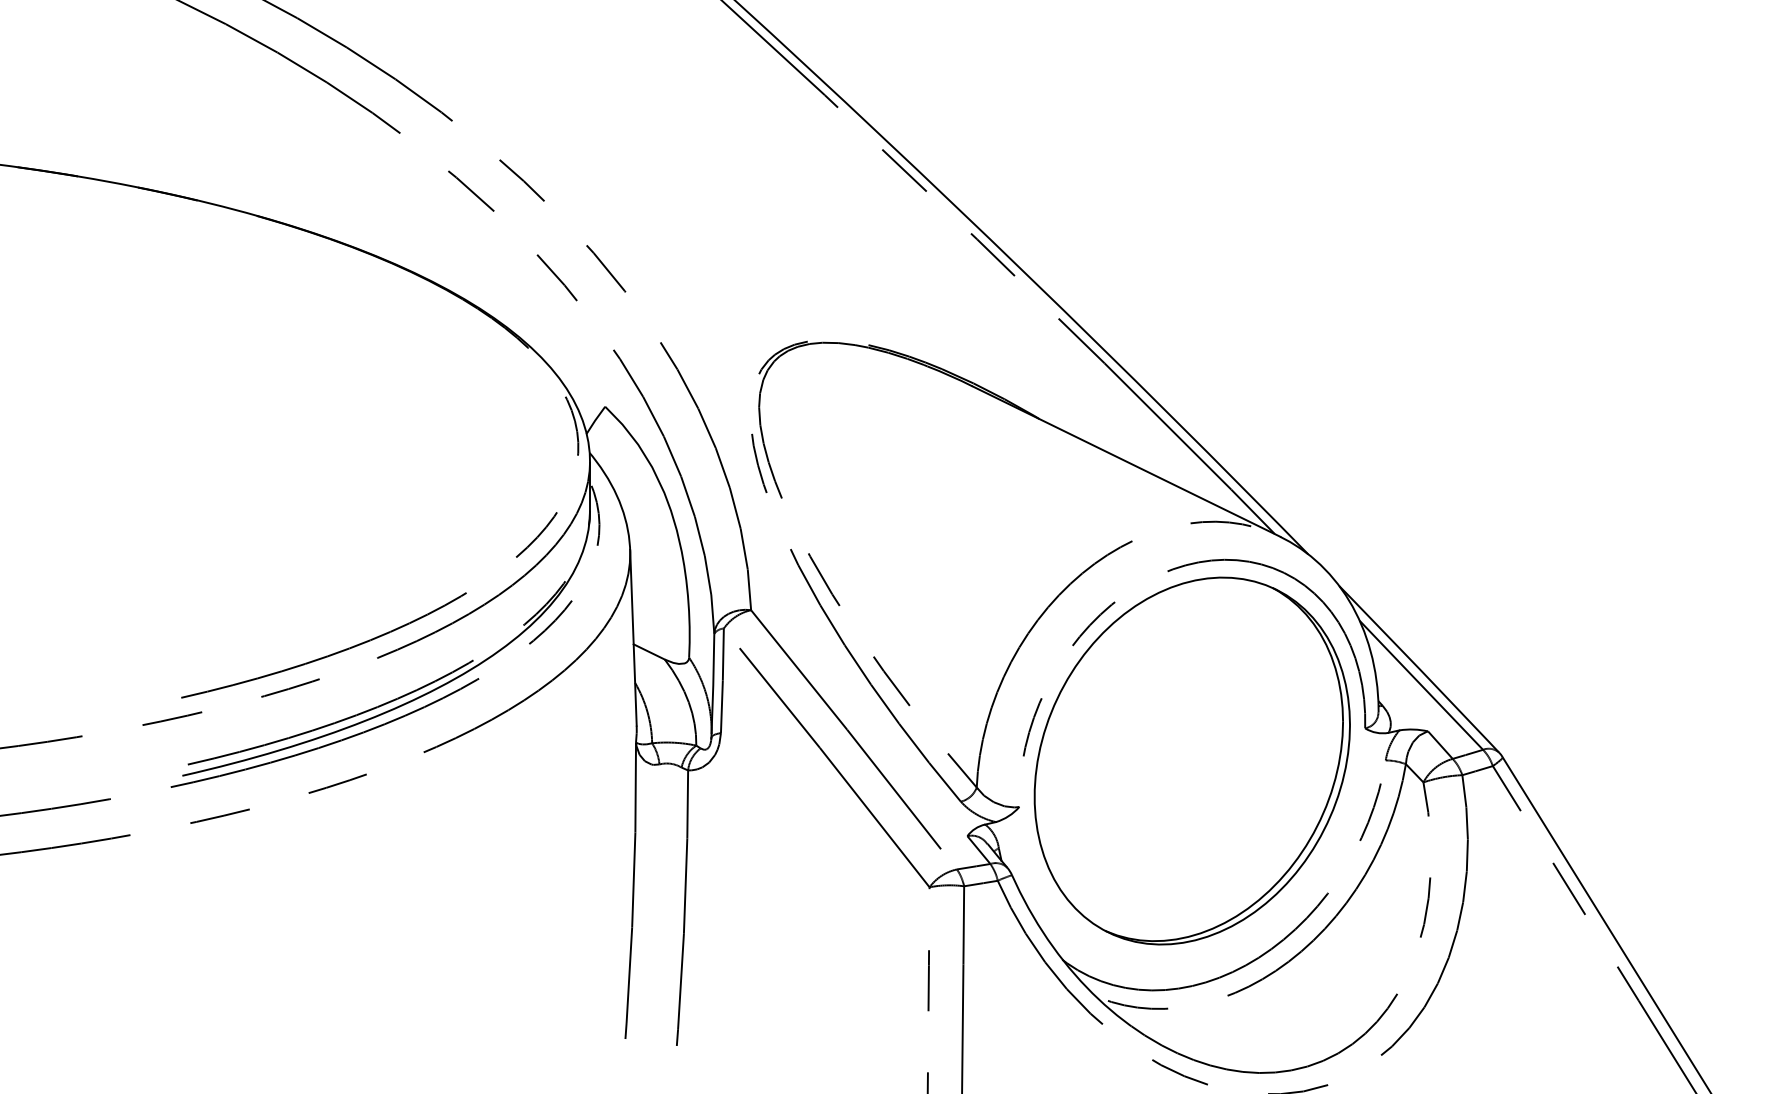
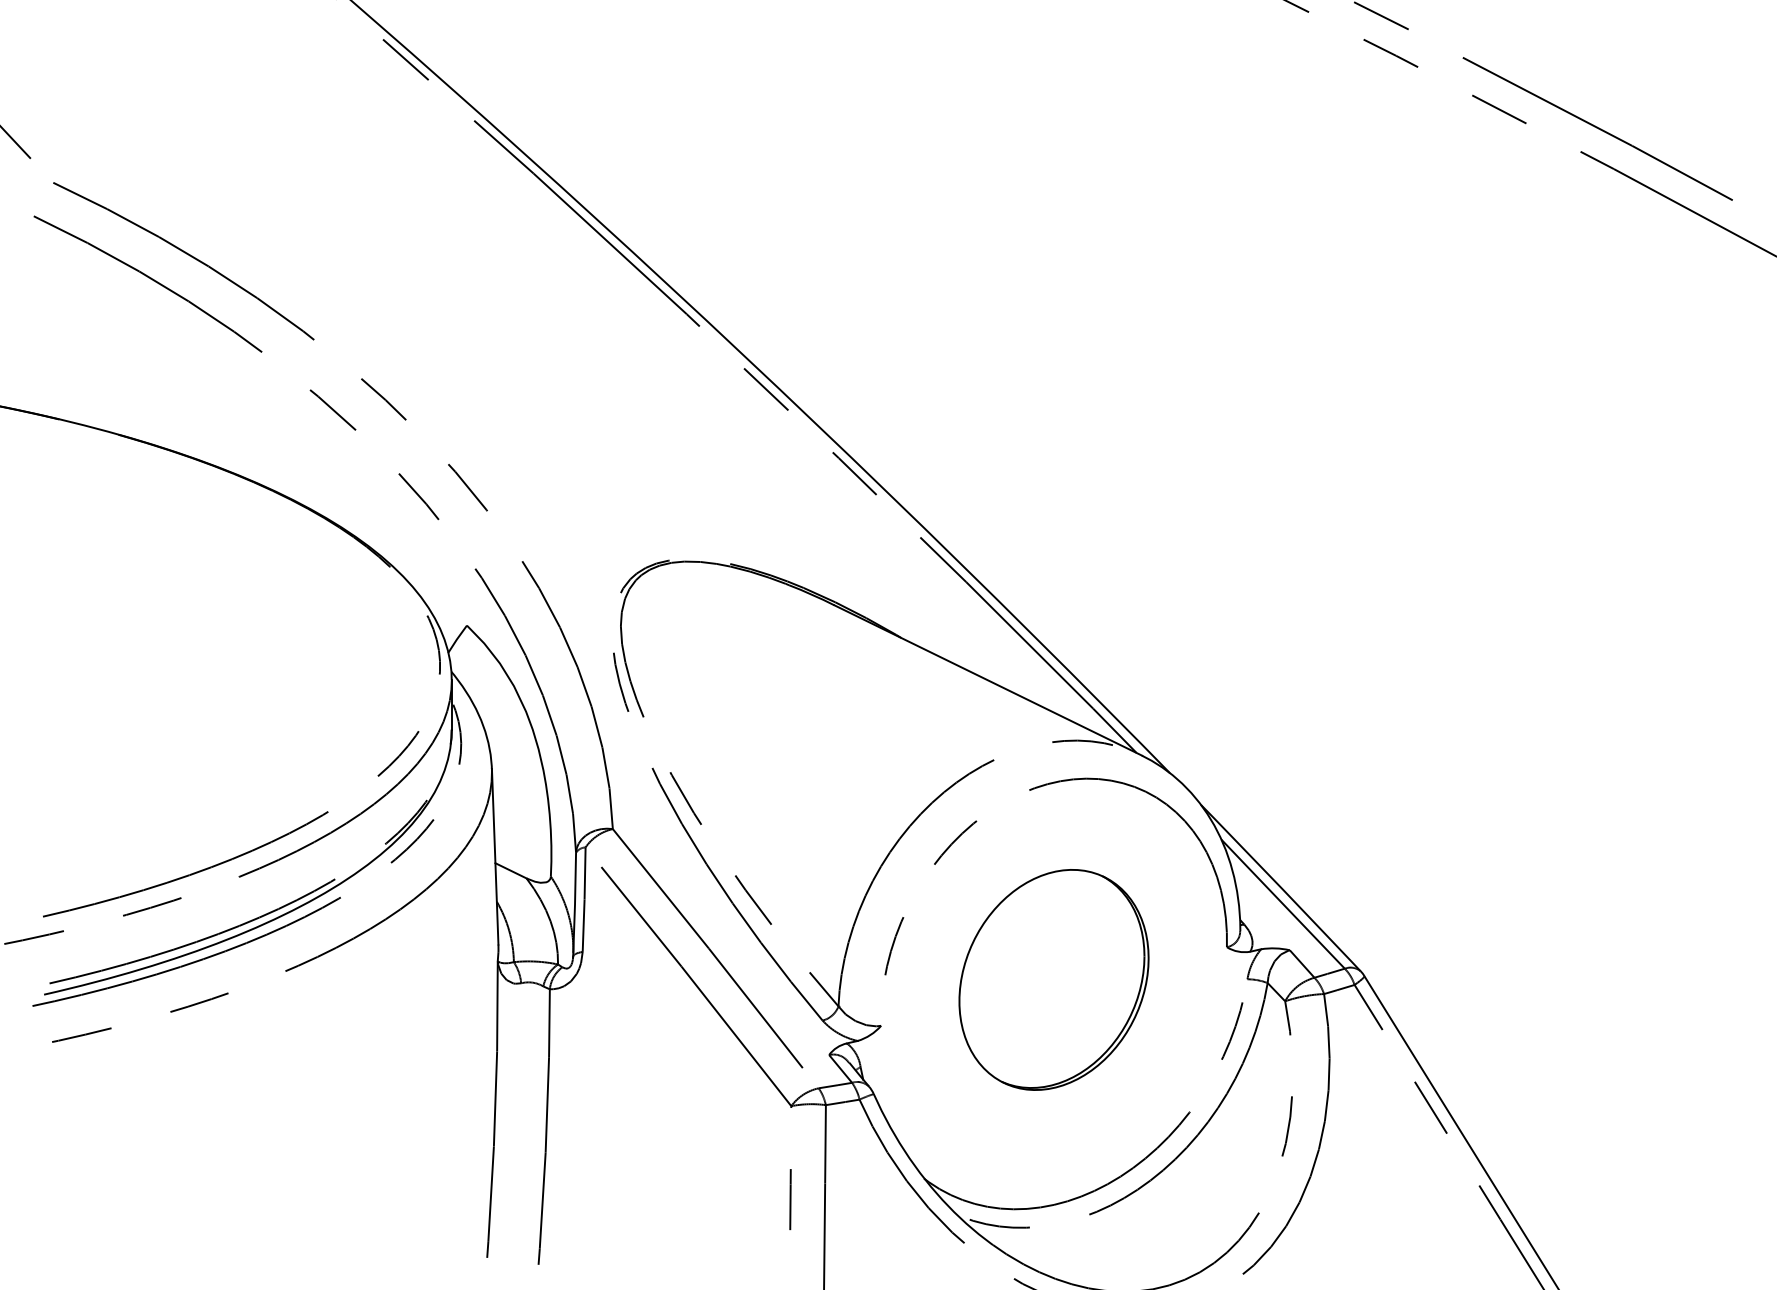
part: (1191, 760) -> (1053, 979), size x0.6

